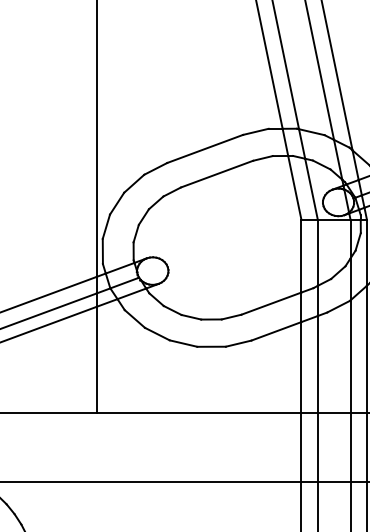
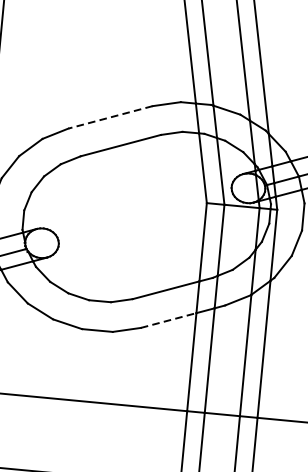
line: (204, 149) -> (109, 117), solid -> dashed
line: (276, 331) -> (168, 320), solid -> dashed

